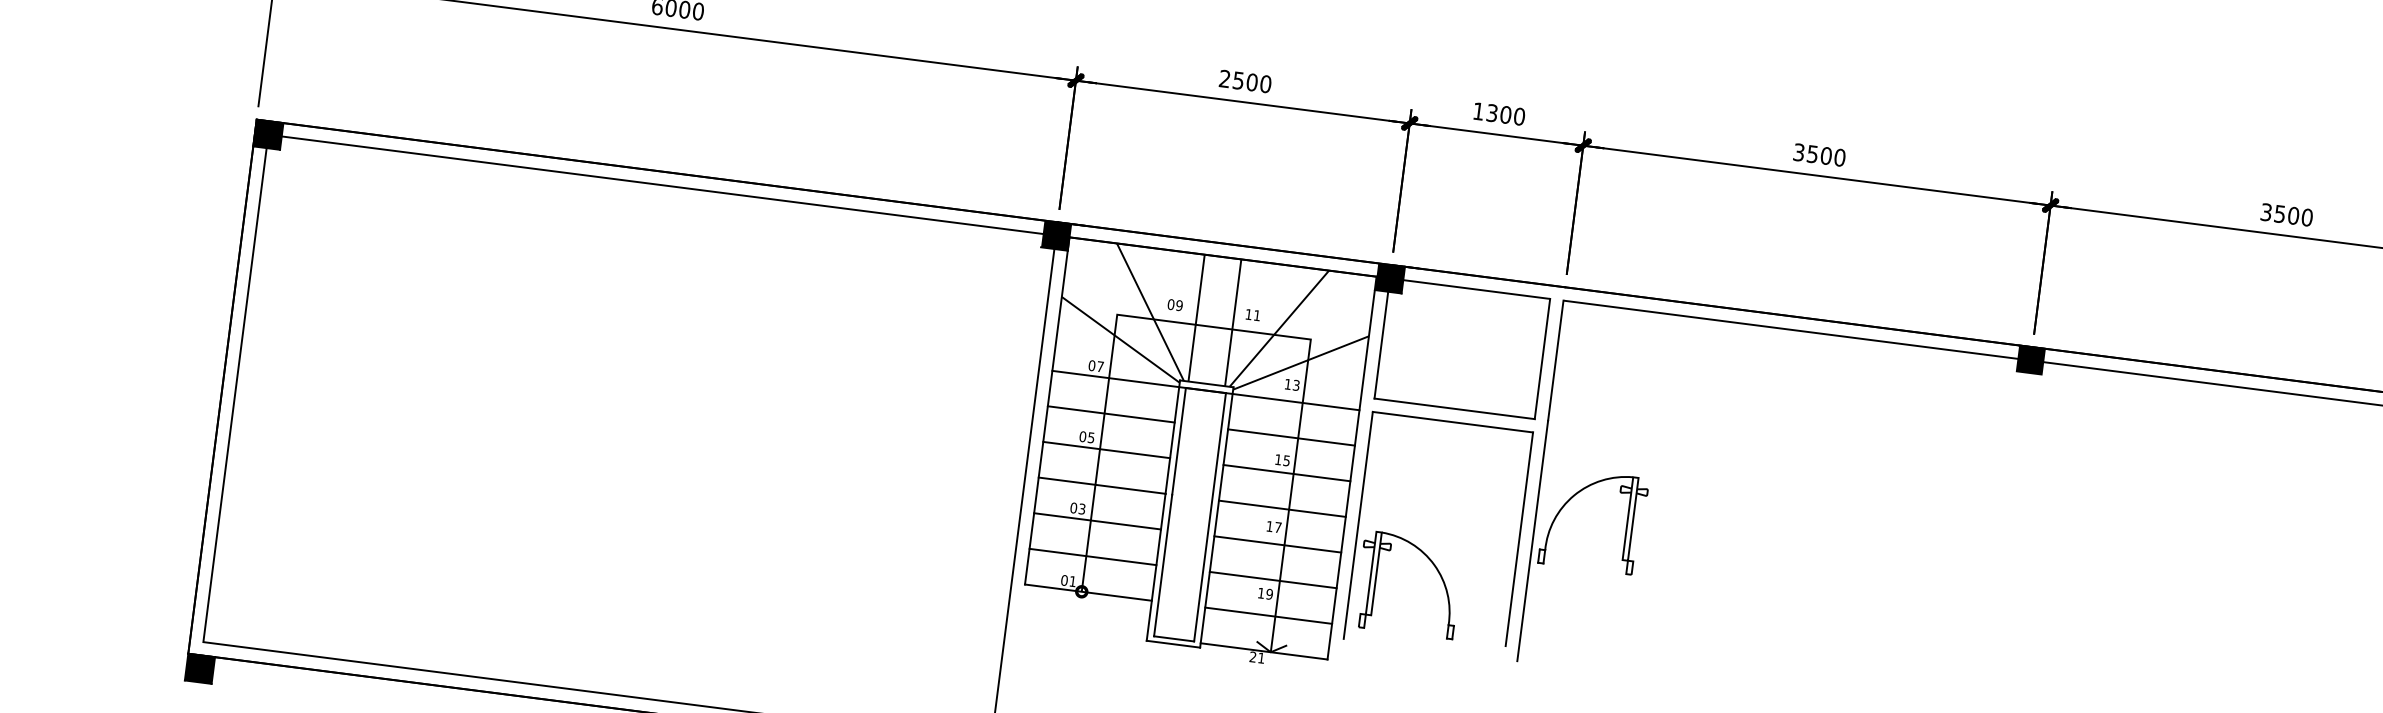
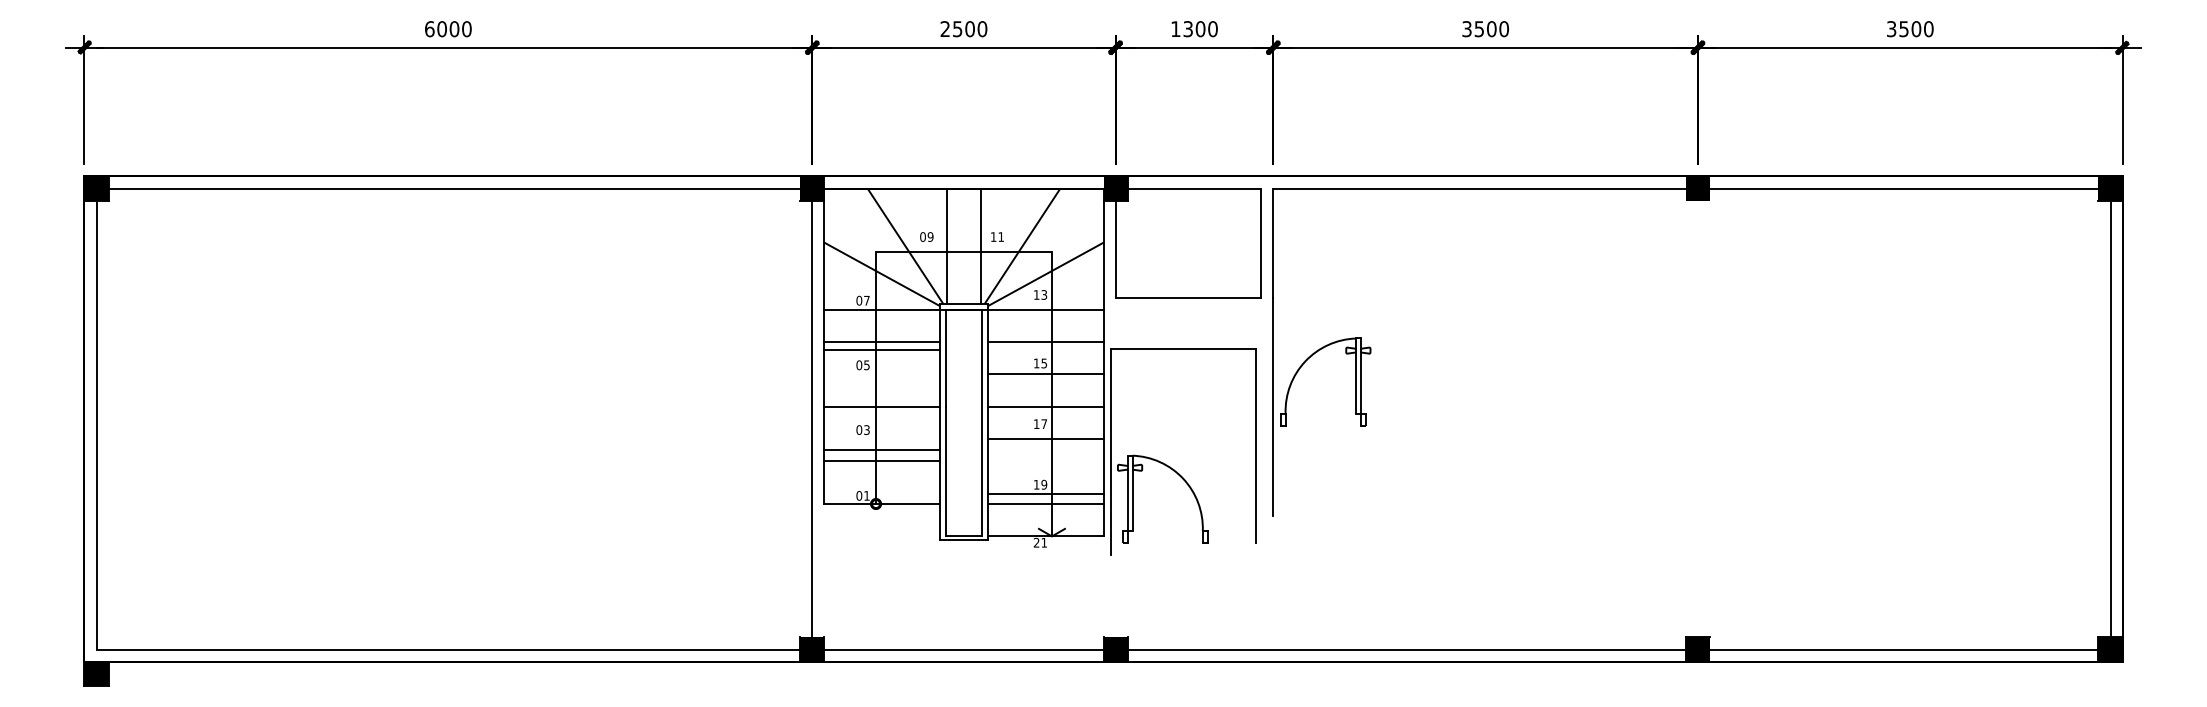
line: (1106, 450) -> (881, 350), moved
line: (1096, 521) -> (881, 461), moved
part: (1425, 552) -> (1173, 468), moved
line: (1092, 556) -> (881, 449), moved
line: (1272, 579) -> (1045, 493), moved

